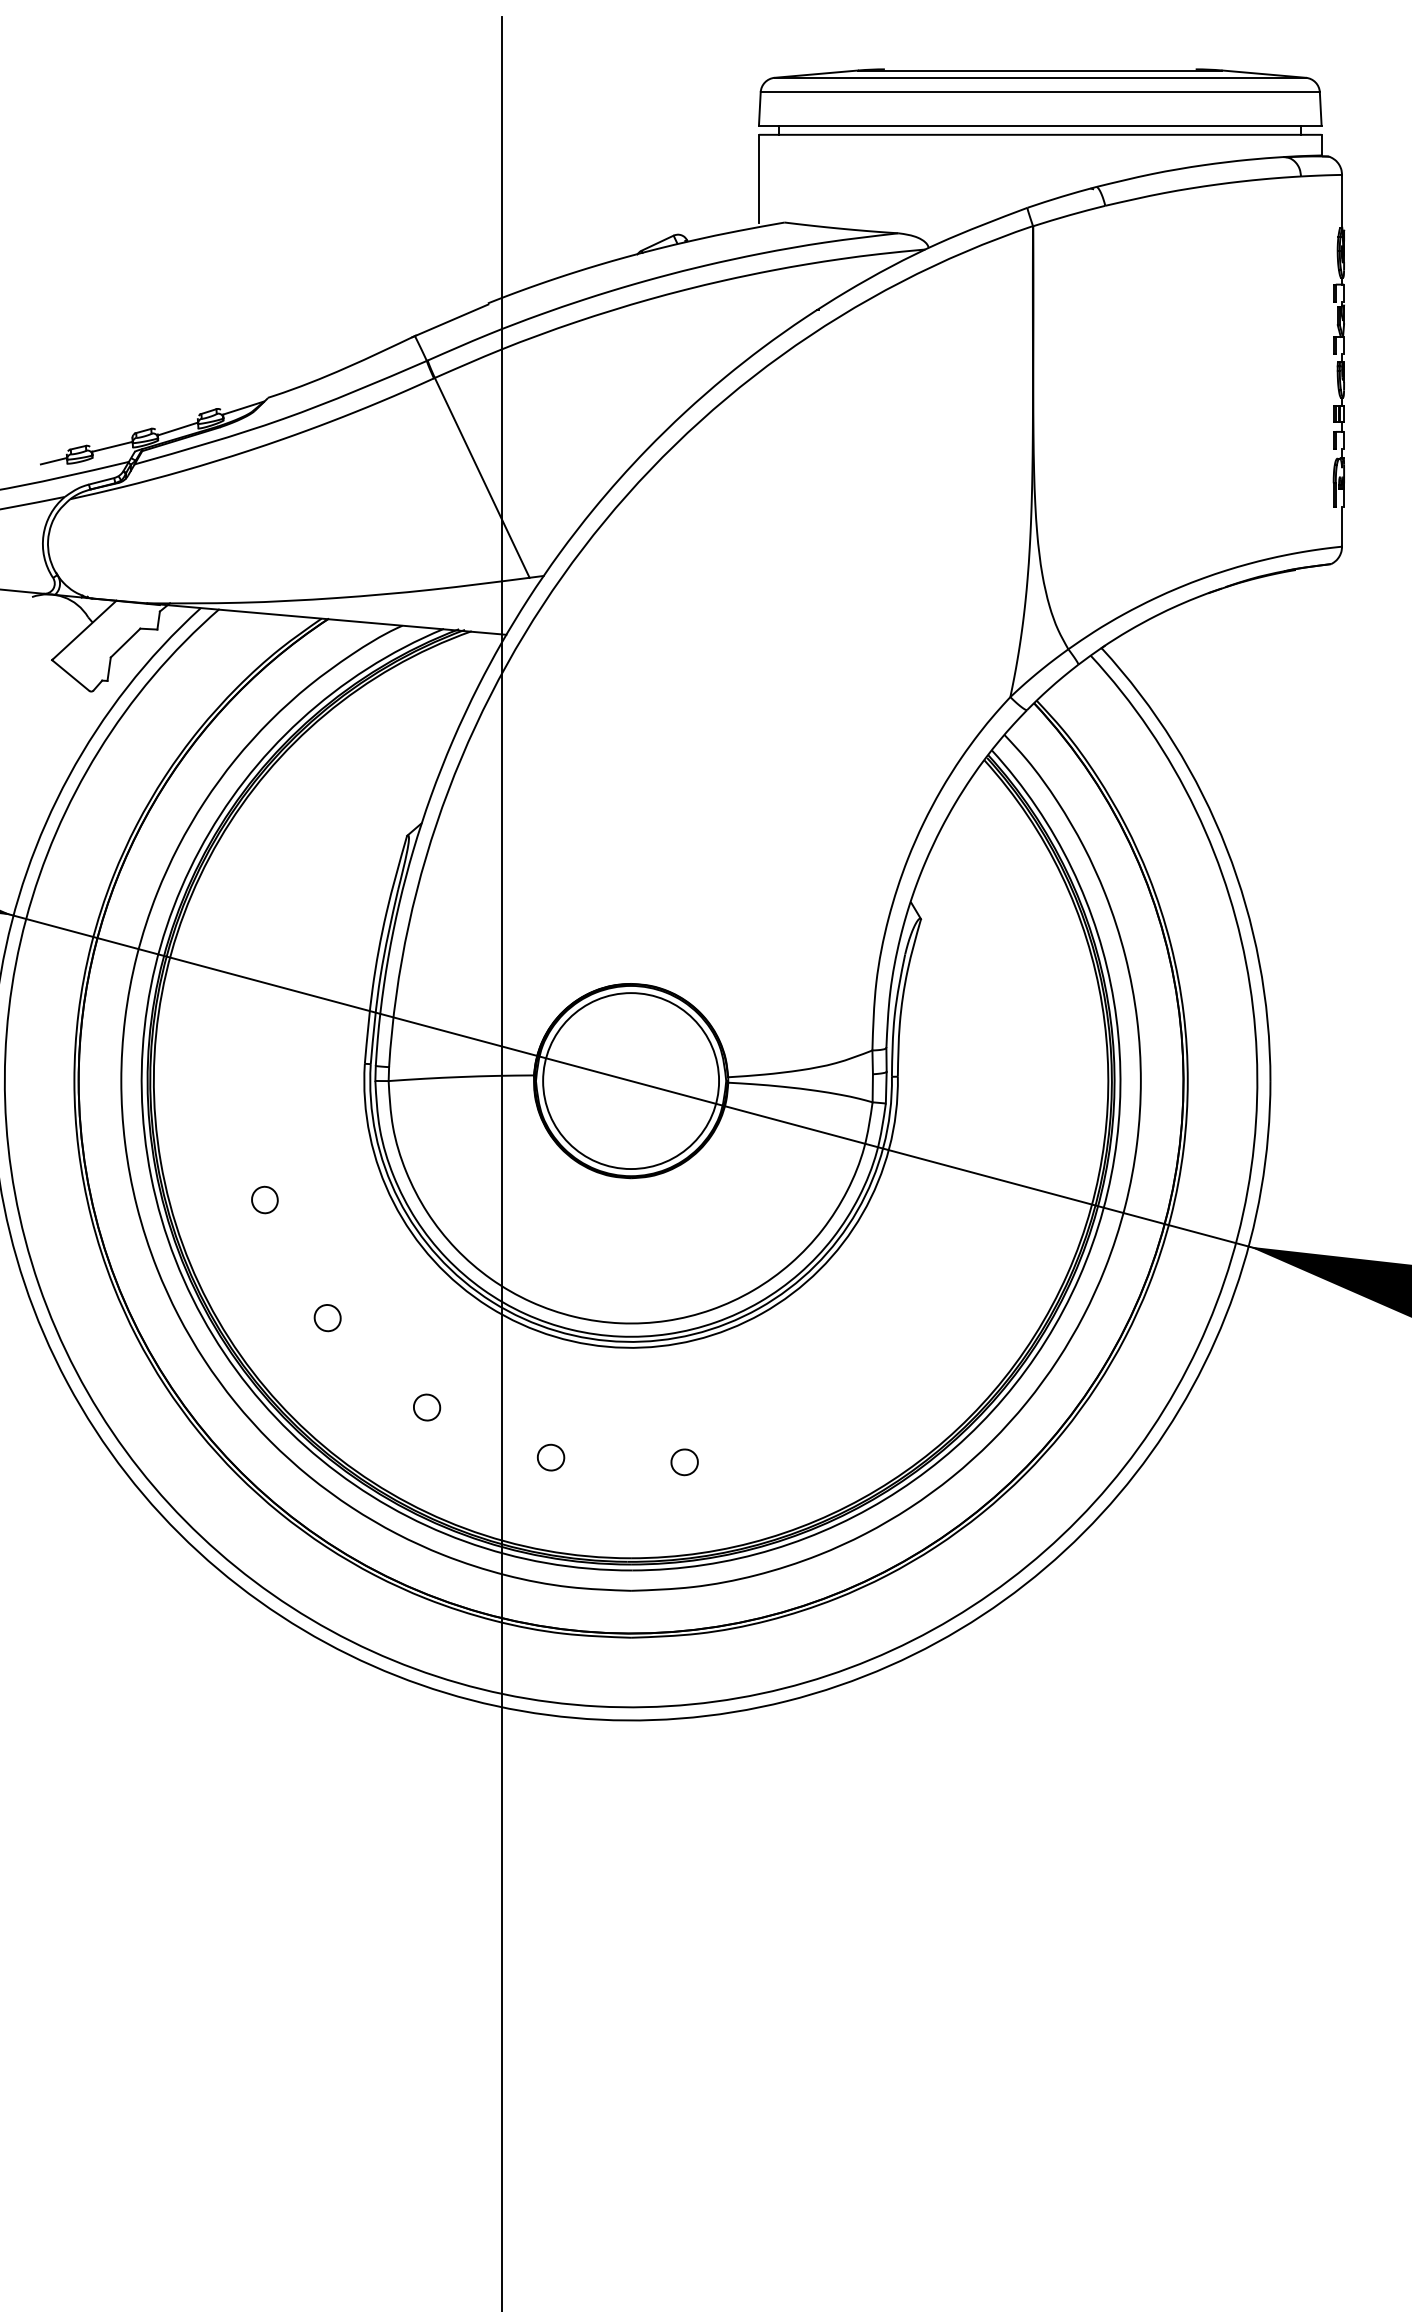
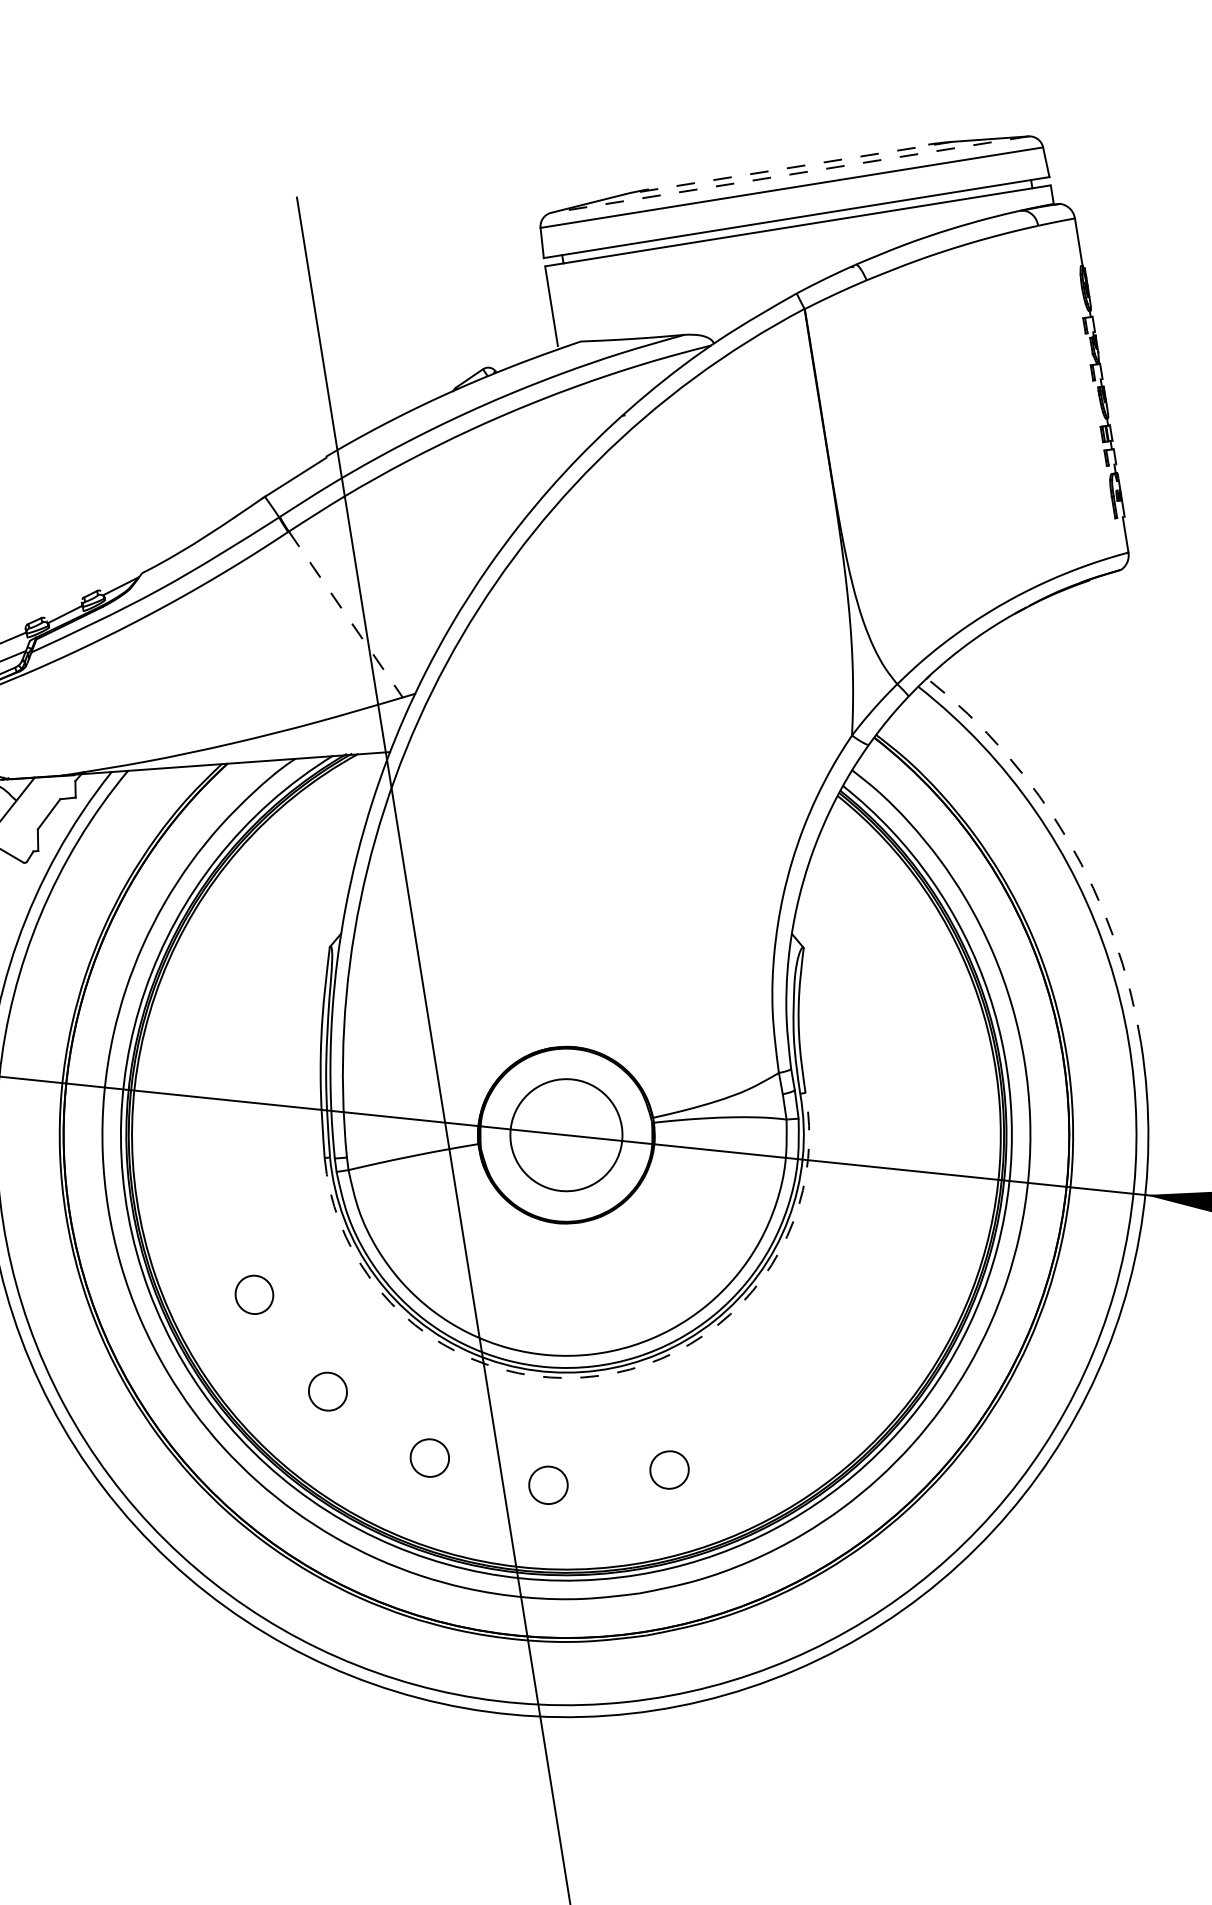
line: (1039, 70) -> (788, 168), solid -> dashed
line: (1040, 77) -> (789, 174), solid -> dashed
line: (482, 477) -> (346, 614), solid -> dashed
arc: (1226, 848) -> (1068, 840), solid -> dashed
circle: (631, 1081) -> (566, 1135), size x0.7
part: (264, 1199) -> (254, 1294), size x1.6
part: (327, 1318) -> (327, 1392), size x1.6
arc: (624, 1347) -> (598, 1375), solid -> dashed
part: (427, 1407) -> (430, 1457), size x1.6
part: (551, 1457) -> (549, 1484), size x1.6
part: (684, 1462) -> (669, 1470), size x1.6

